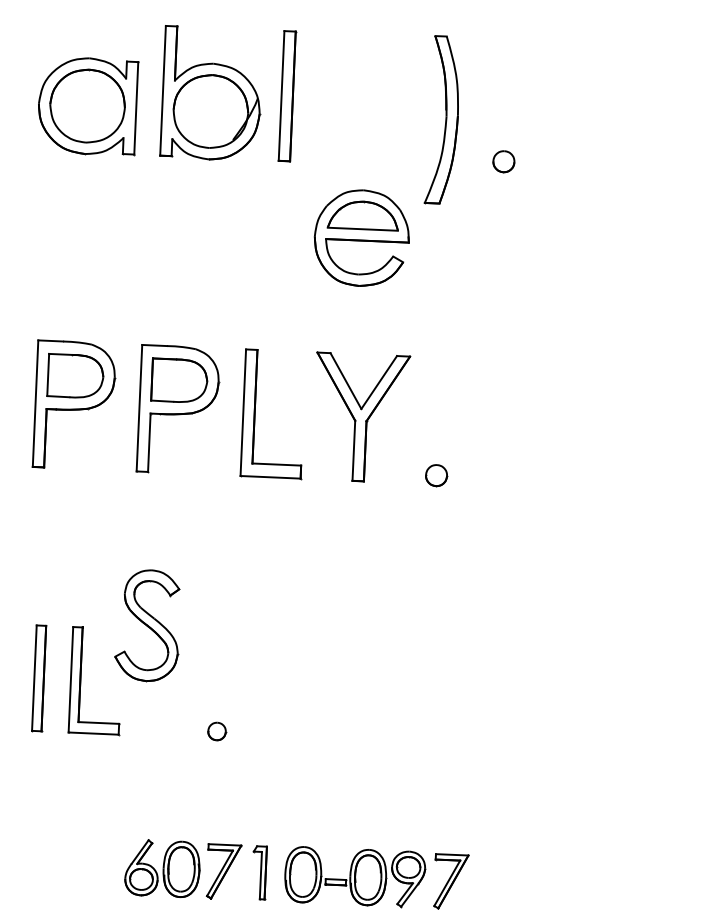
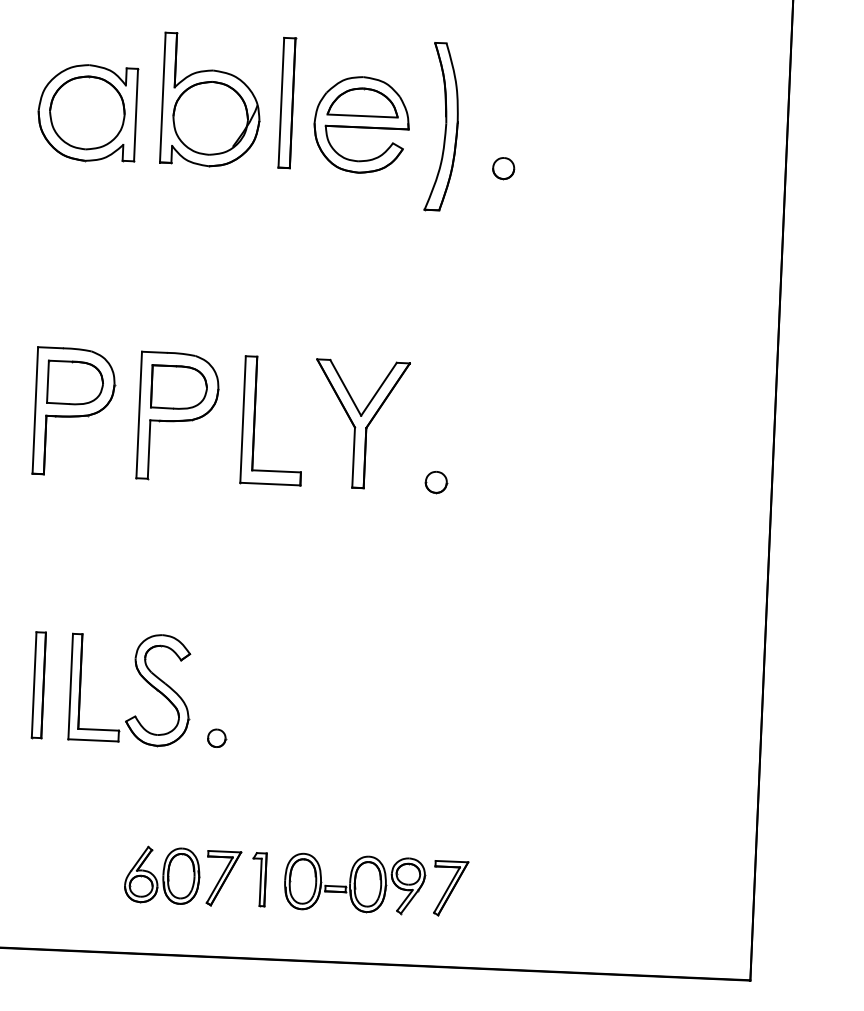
part: (361, 237) -> (361, 124), moved
part: (147, 625) -> (158, 690), moved

